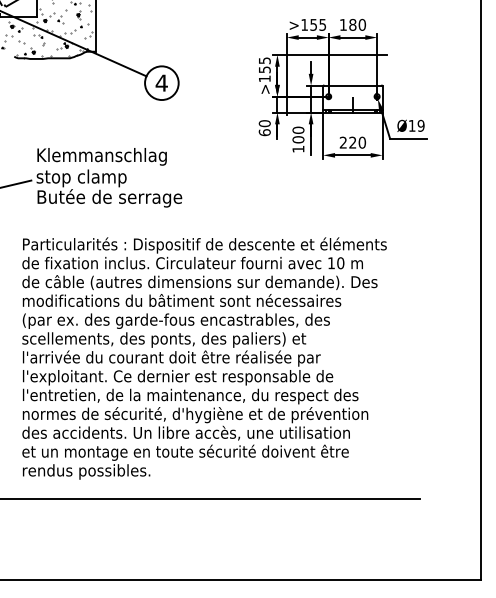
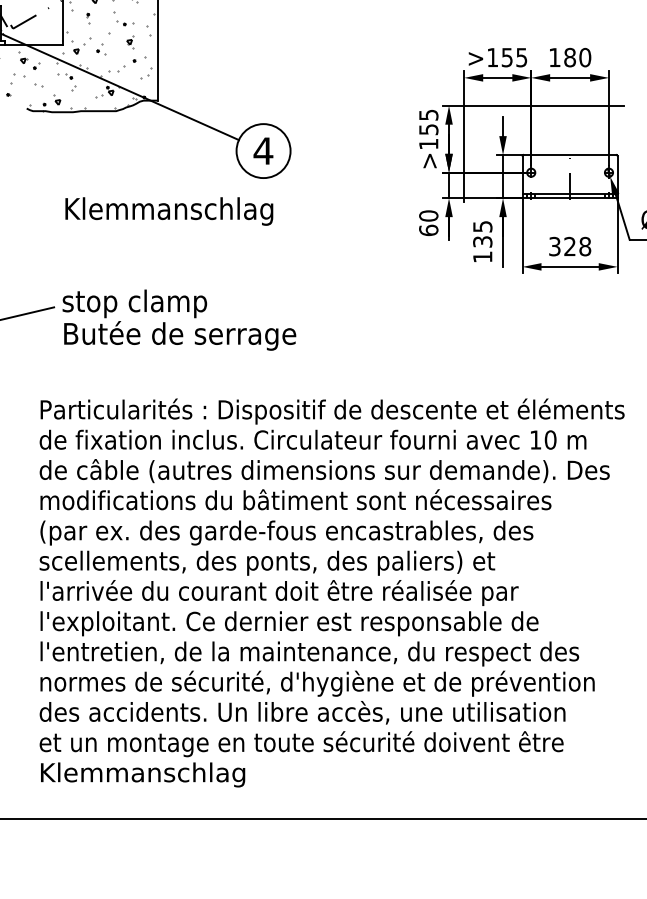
text: (298, 134) -> (482, 233), 100 -> 135
text: (352, 142) -> (569, 246), 220 -> 328
text: (101, 156) -> (168, 210), moved
text: (86, 471) -> (142, 774), rendus possibles. -> Klemmanschlag

